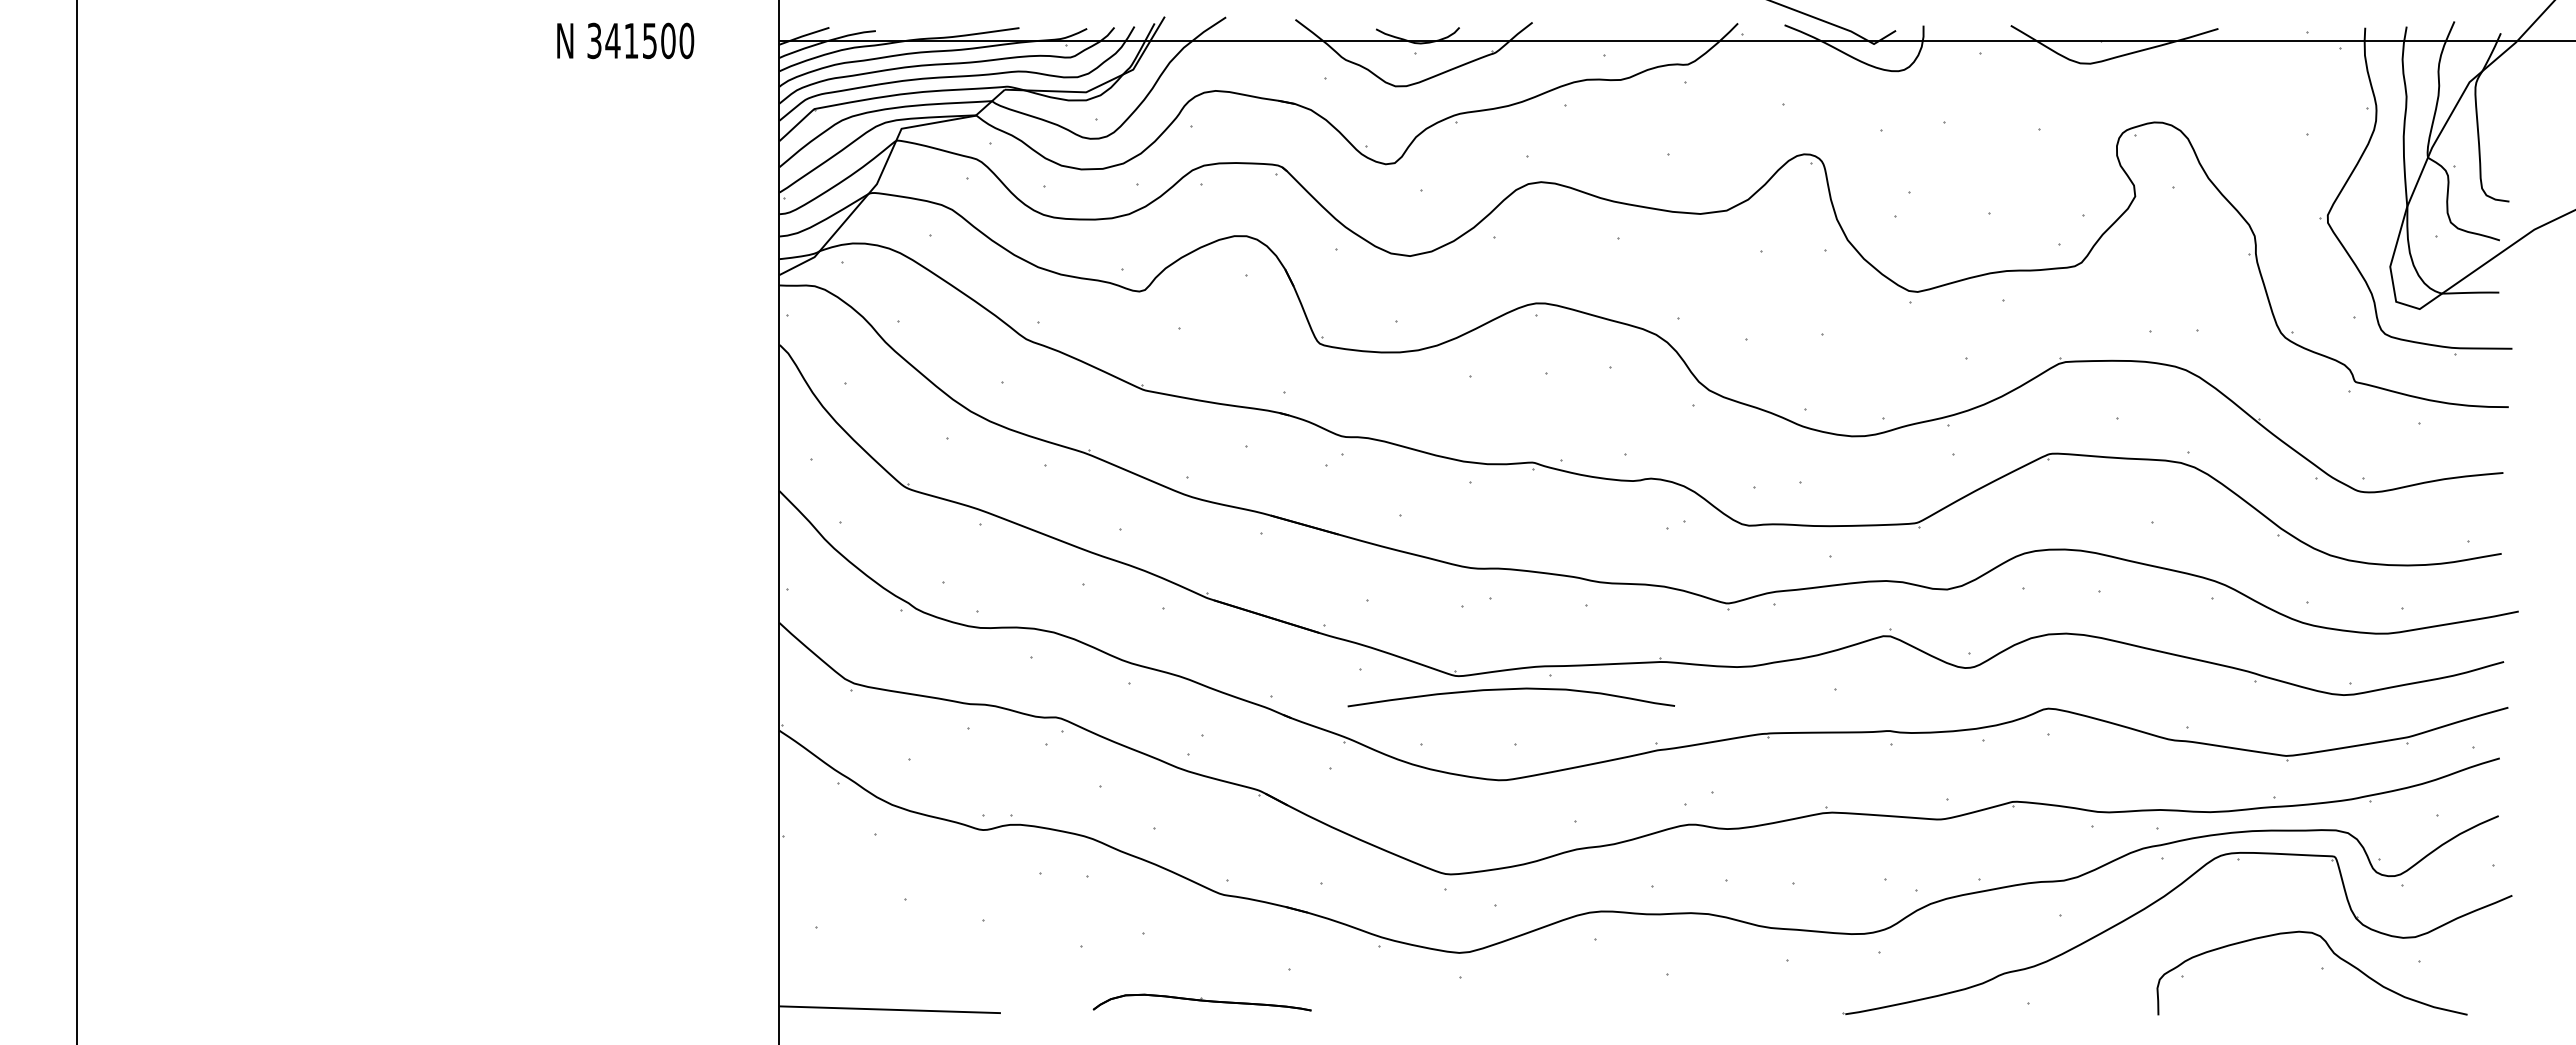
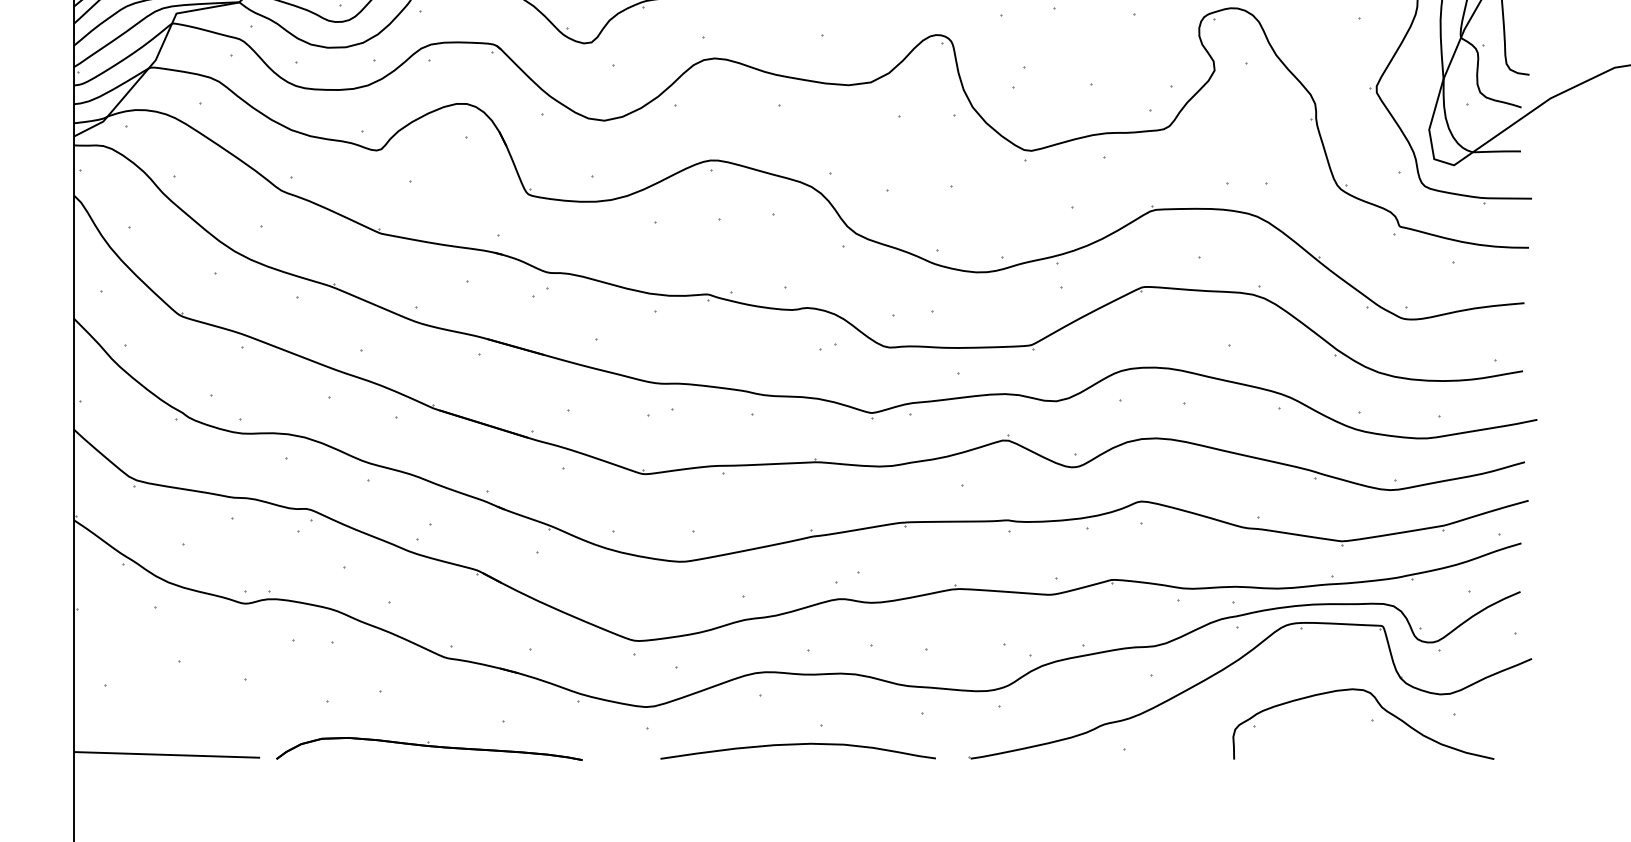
curve: (1509, 690) -> (796, 745), moved
part: (1202, 1002) -> (429, 748), size x1.67

